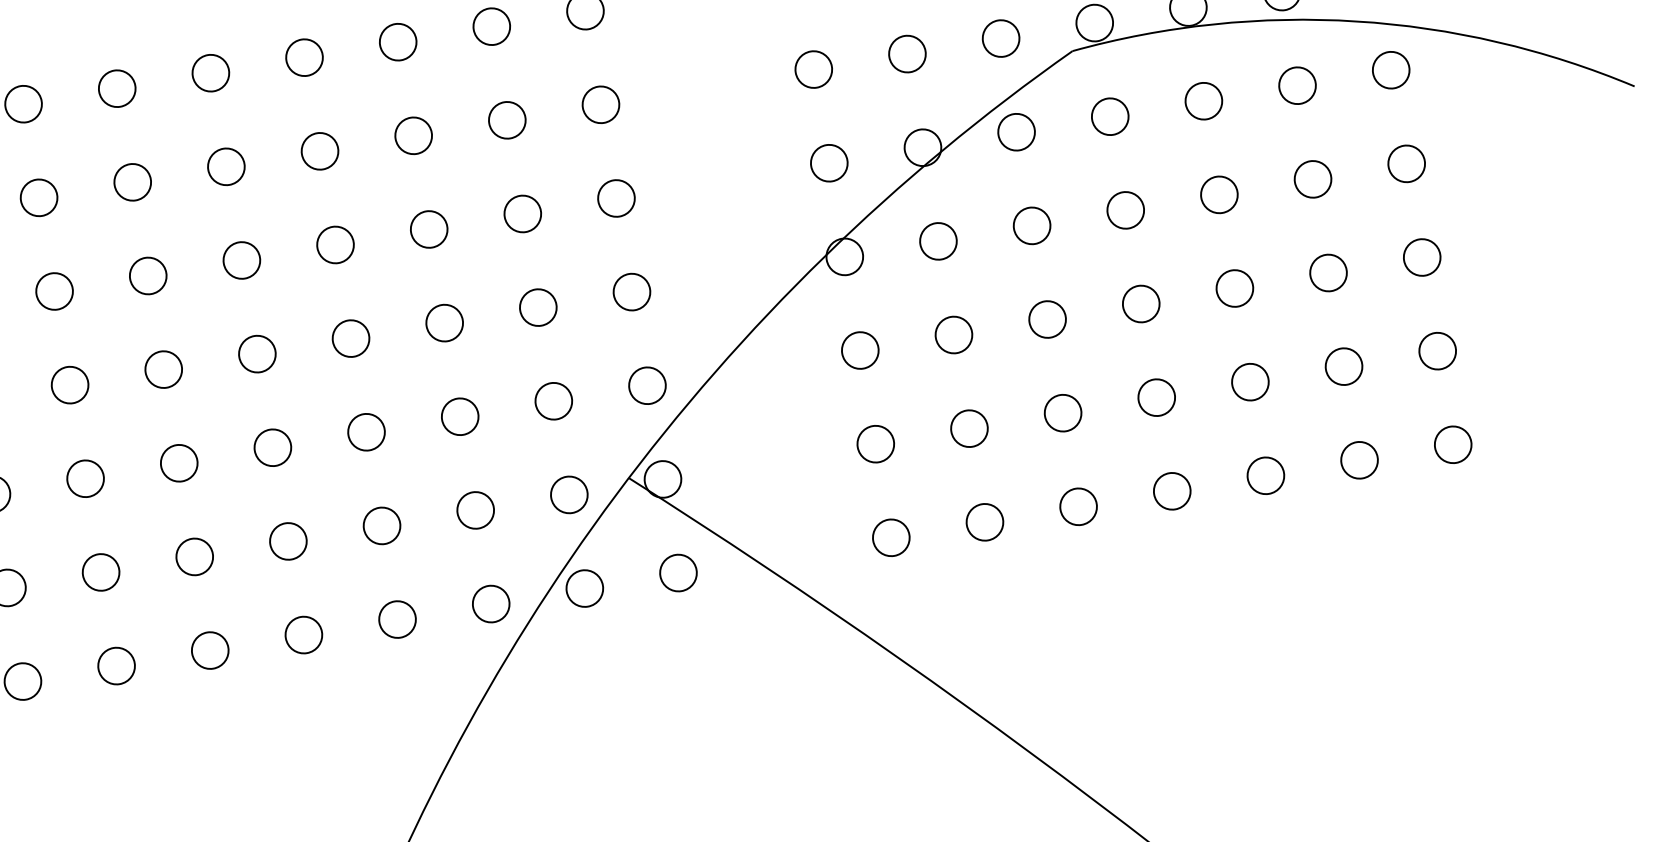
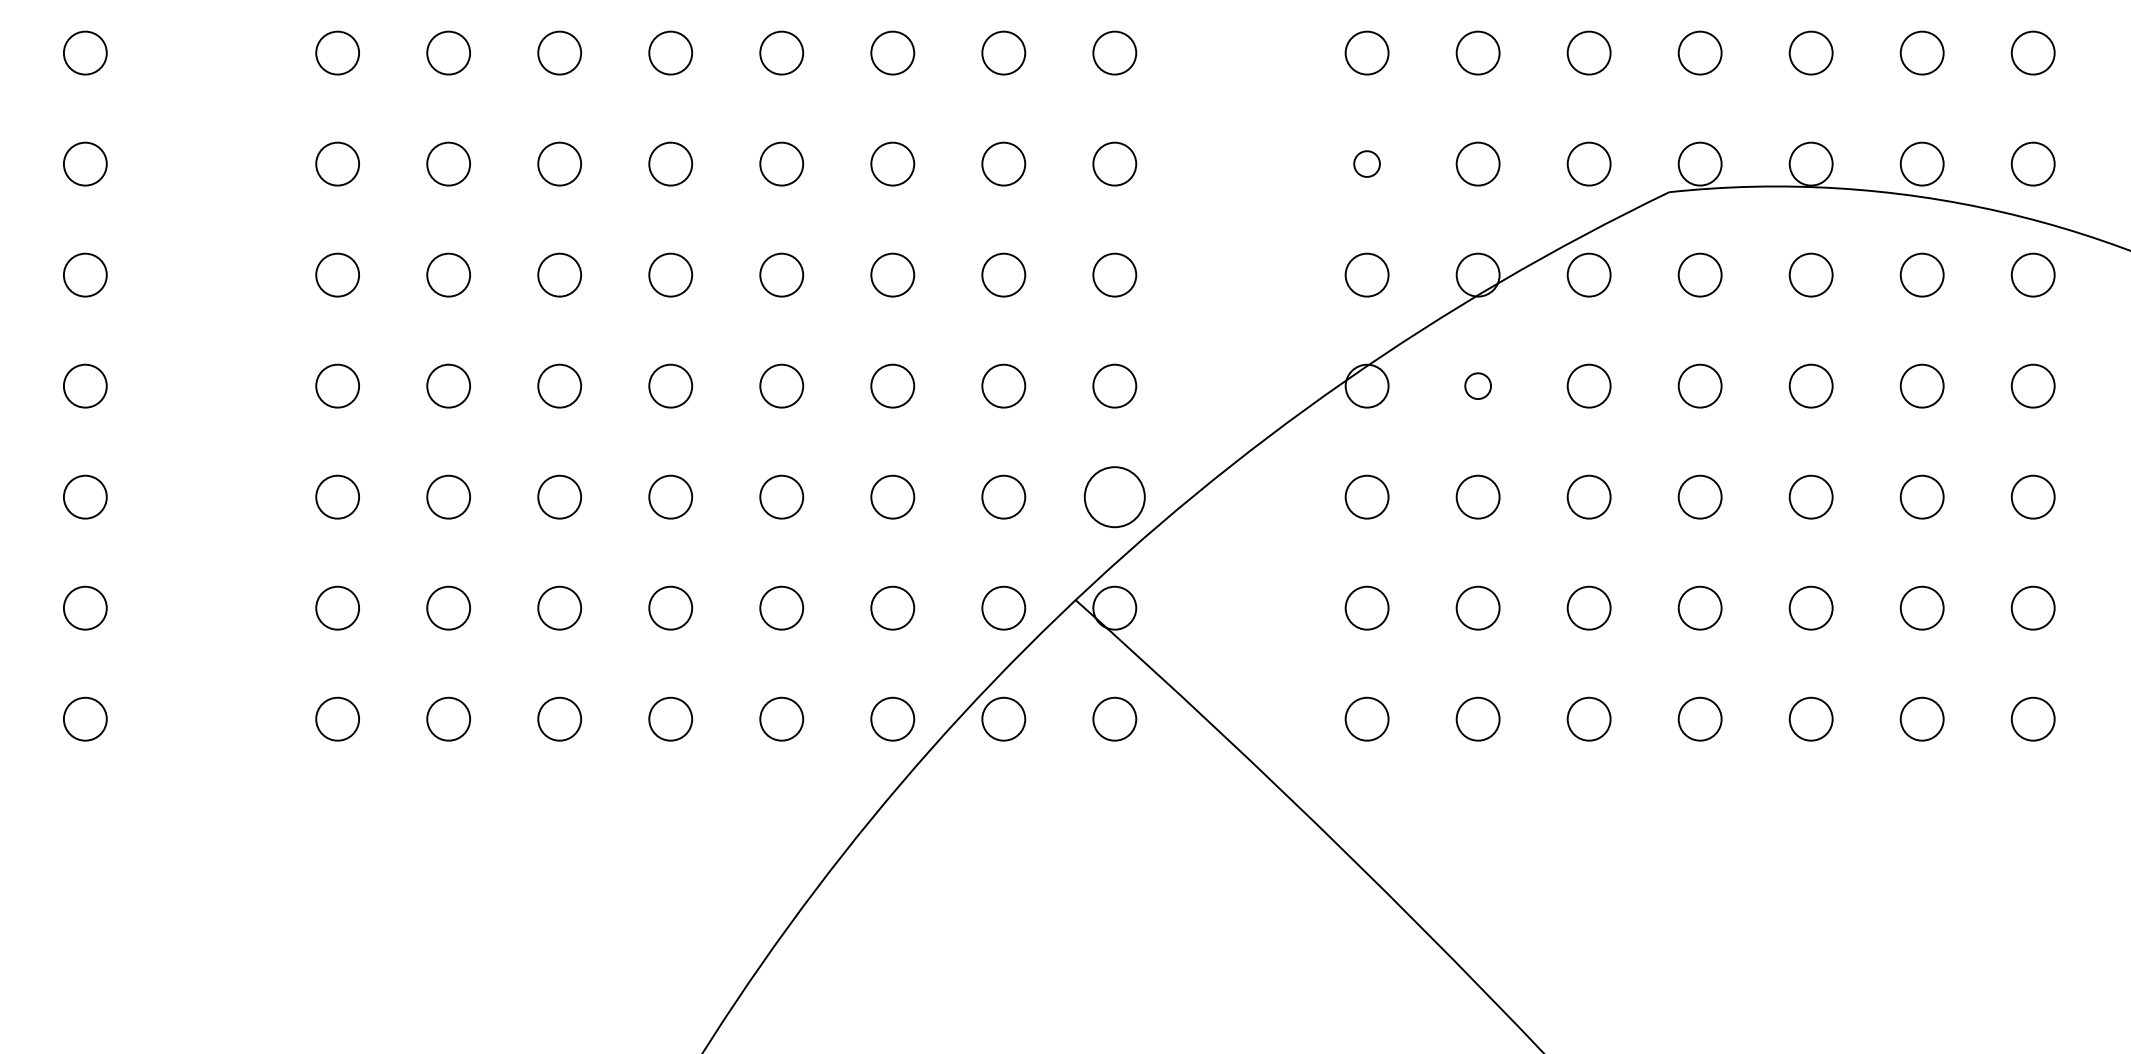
circle: (813, 69) -> (1366, 163), size x0.6
circle: (937, 240) -> (1477, 385), size x0.6
circle: (647, 385) -> (1114, 496), size x1.4

